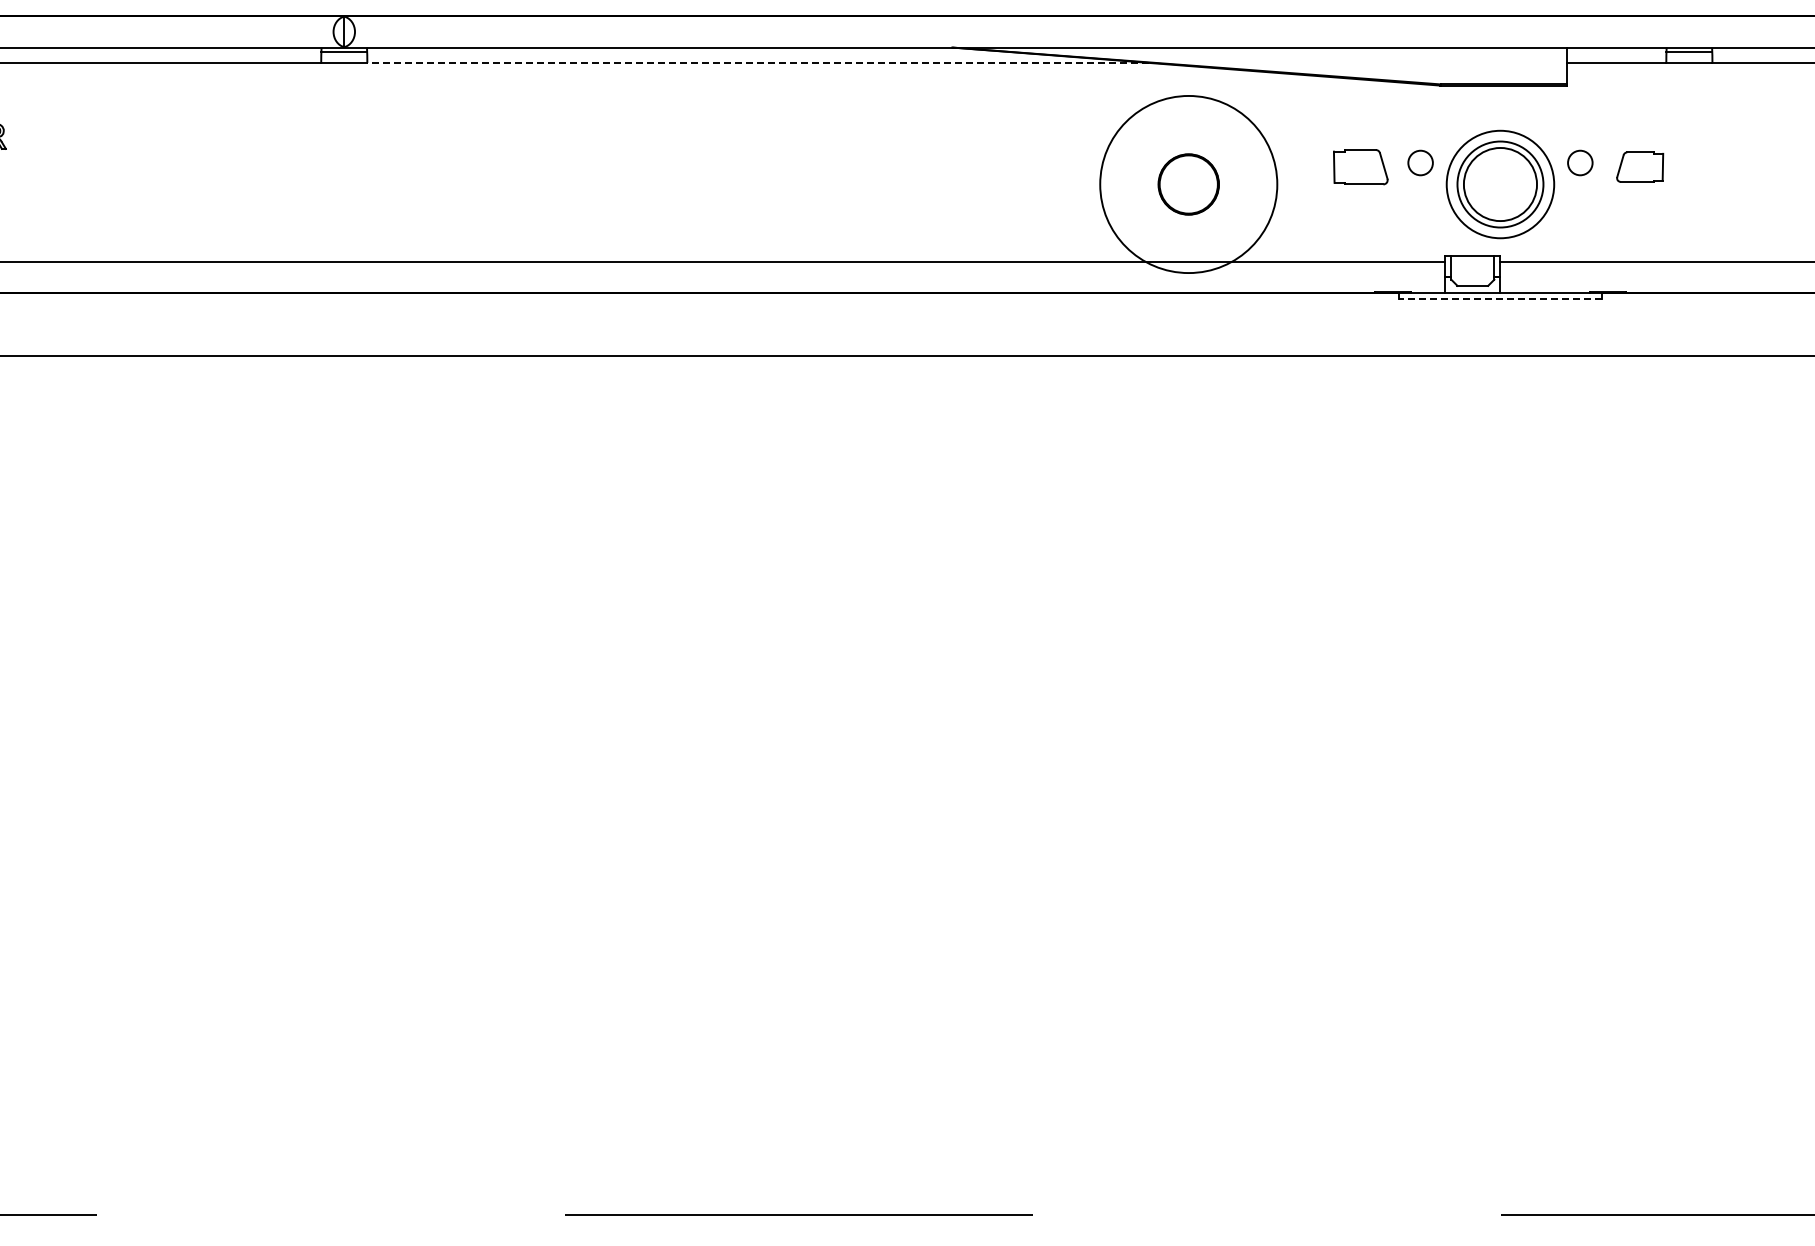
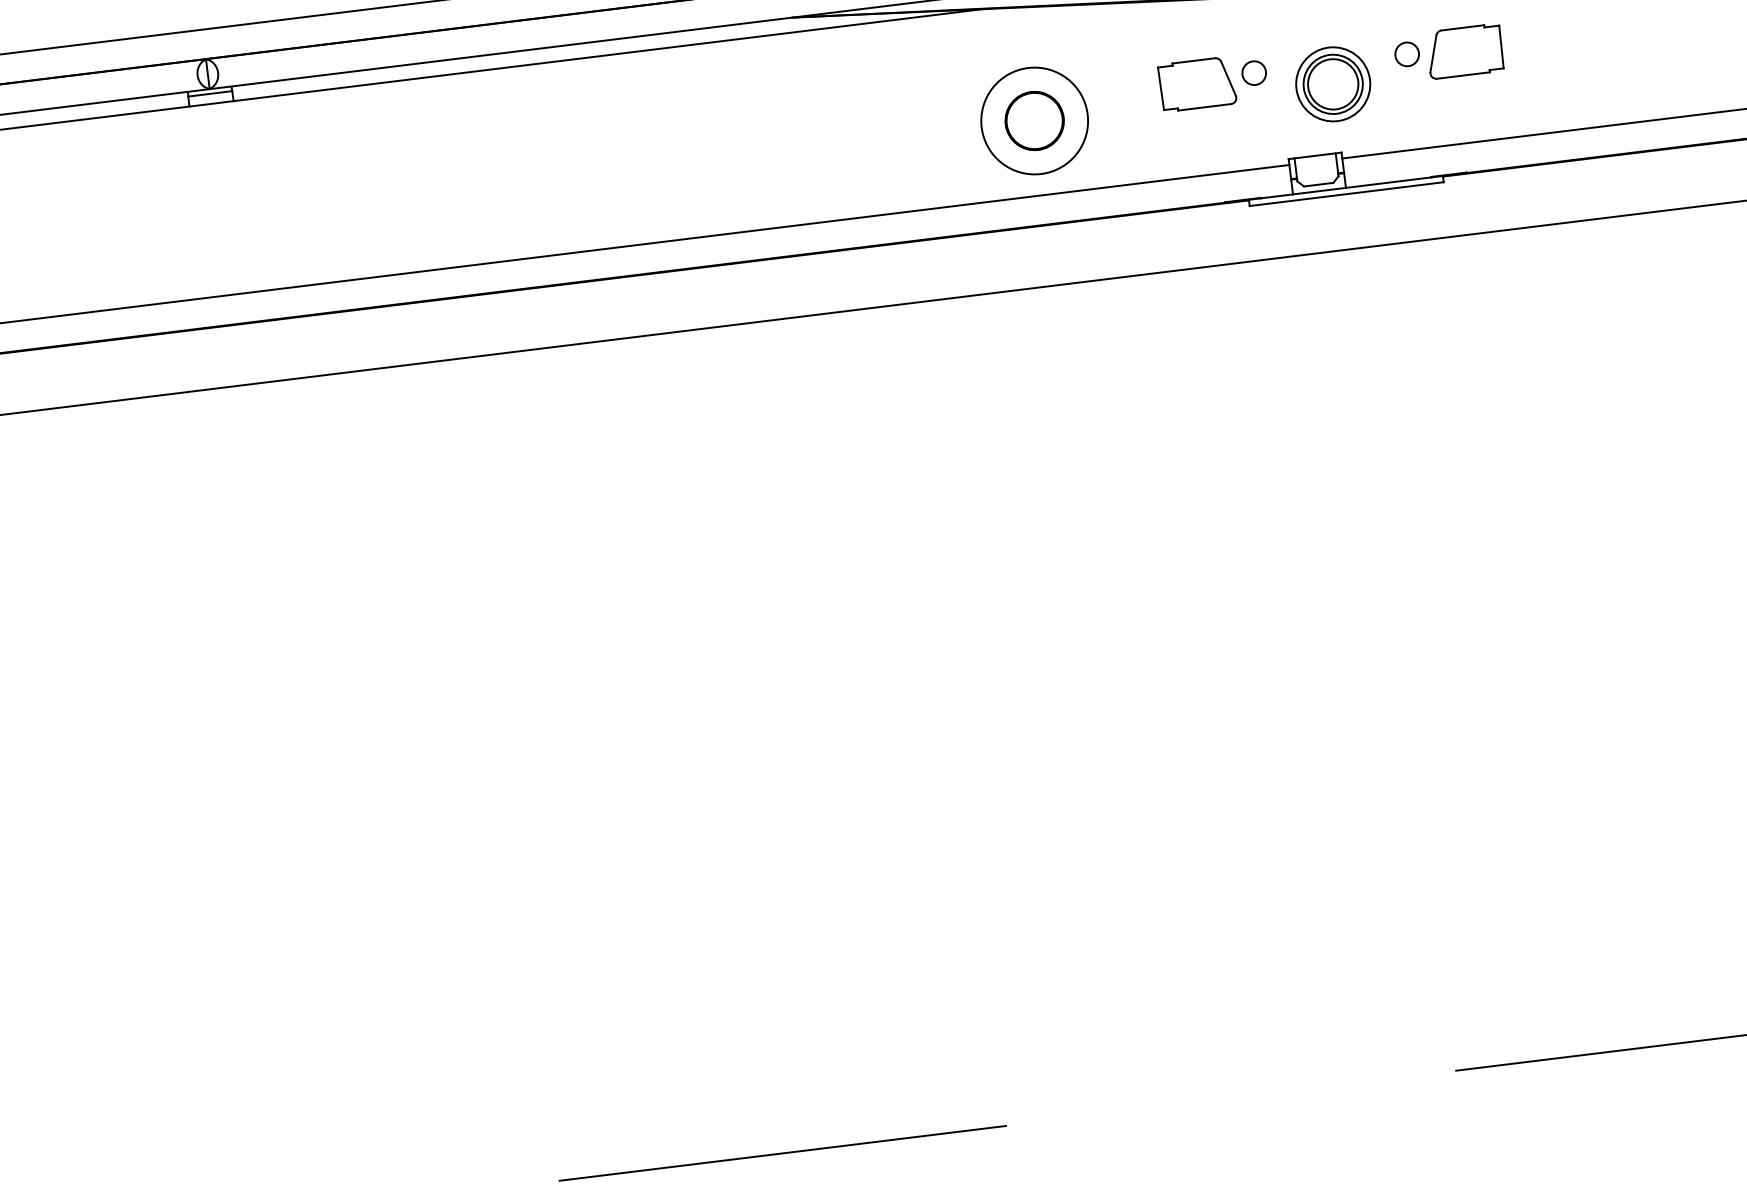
line: (758, 62) -> (608, 54), dashed -> solid
part: (1360, 166) -> (1197, 83), size x1.43
part: (1639, 166) -> (1464, 50), size x1.67
circle: (1188, 184) -> (1034, 121), size x0.62
part: (1500, 184) -> (1333, 84), size x0.71
line: (1499, 299) -> (1345, 194), dashed -> solid

